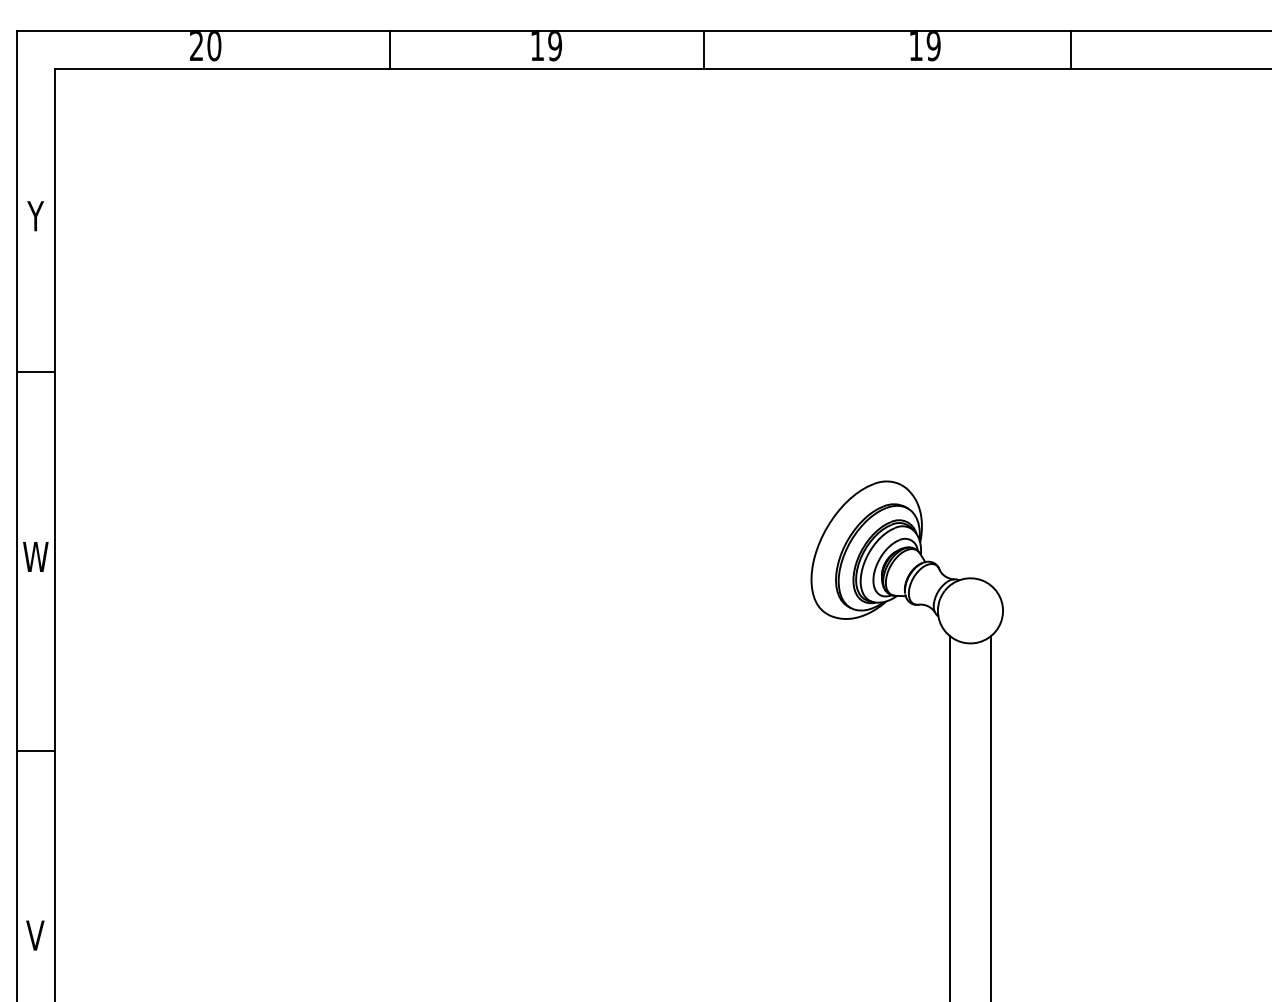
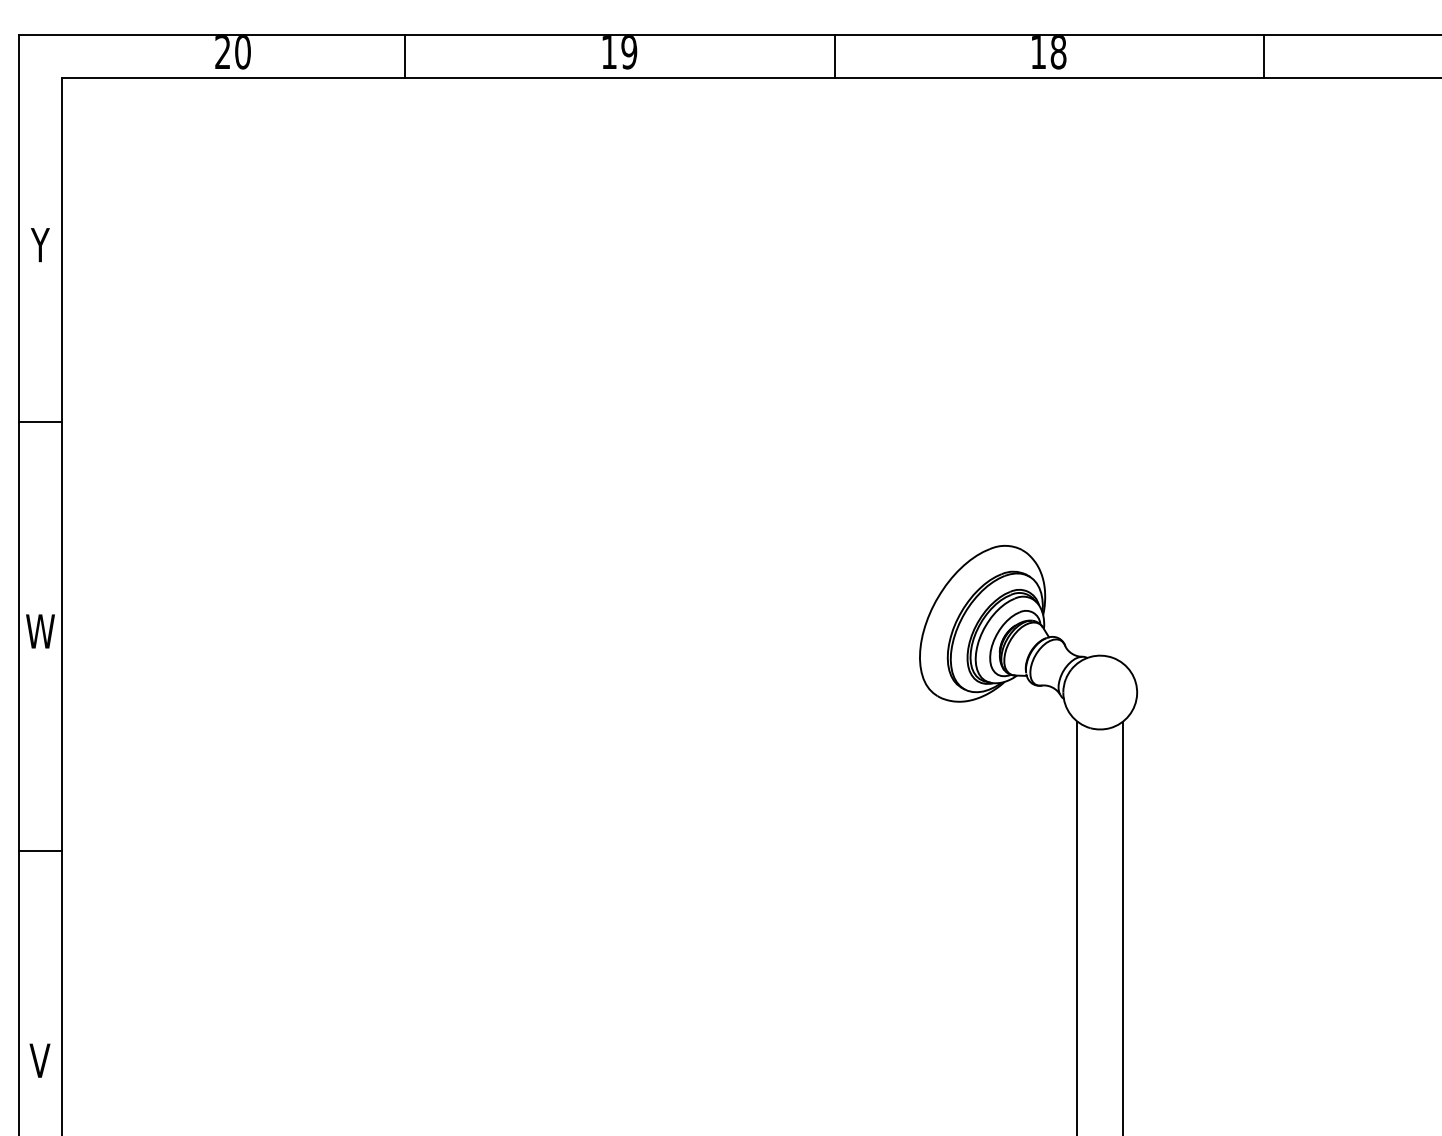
text: (933, 46) -> (1058, 52), 19 -> 18
line: (390, 49) -> (405, 56), moved
line: (703, 49) -> (834, 56), moved
line: (1070, 49) -> (1263, 56), moved

